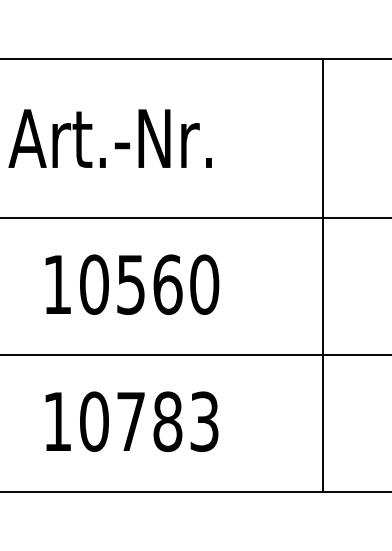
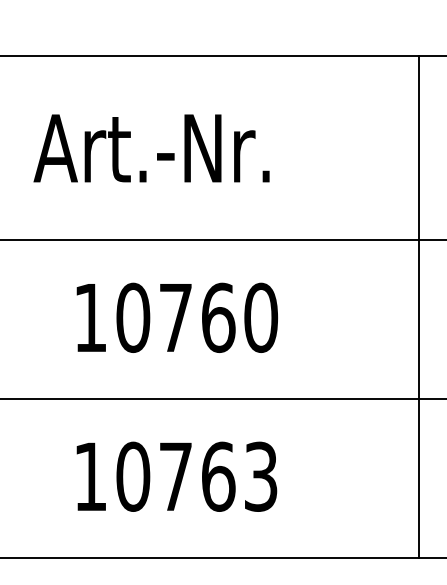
line: (322, 275) -> (418, 307), moved
text: (130, 285) -> (175, 318), 10560 -> 10760
text: (167, 421) -> (218, 476), 10783 -> 10763

